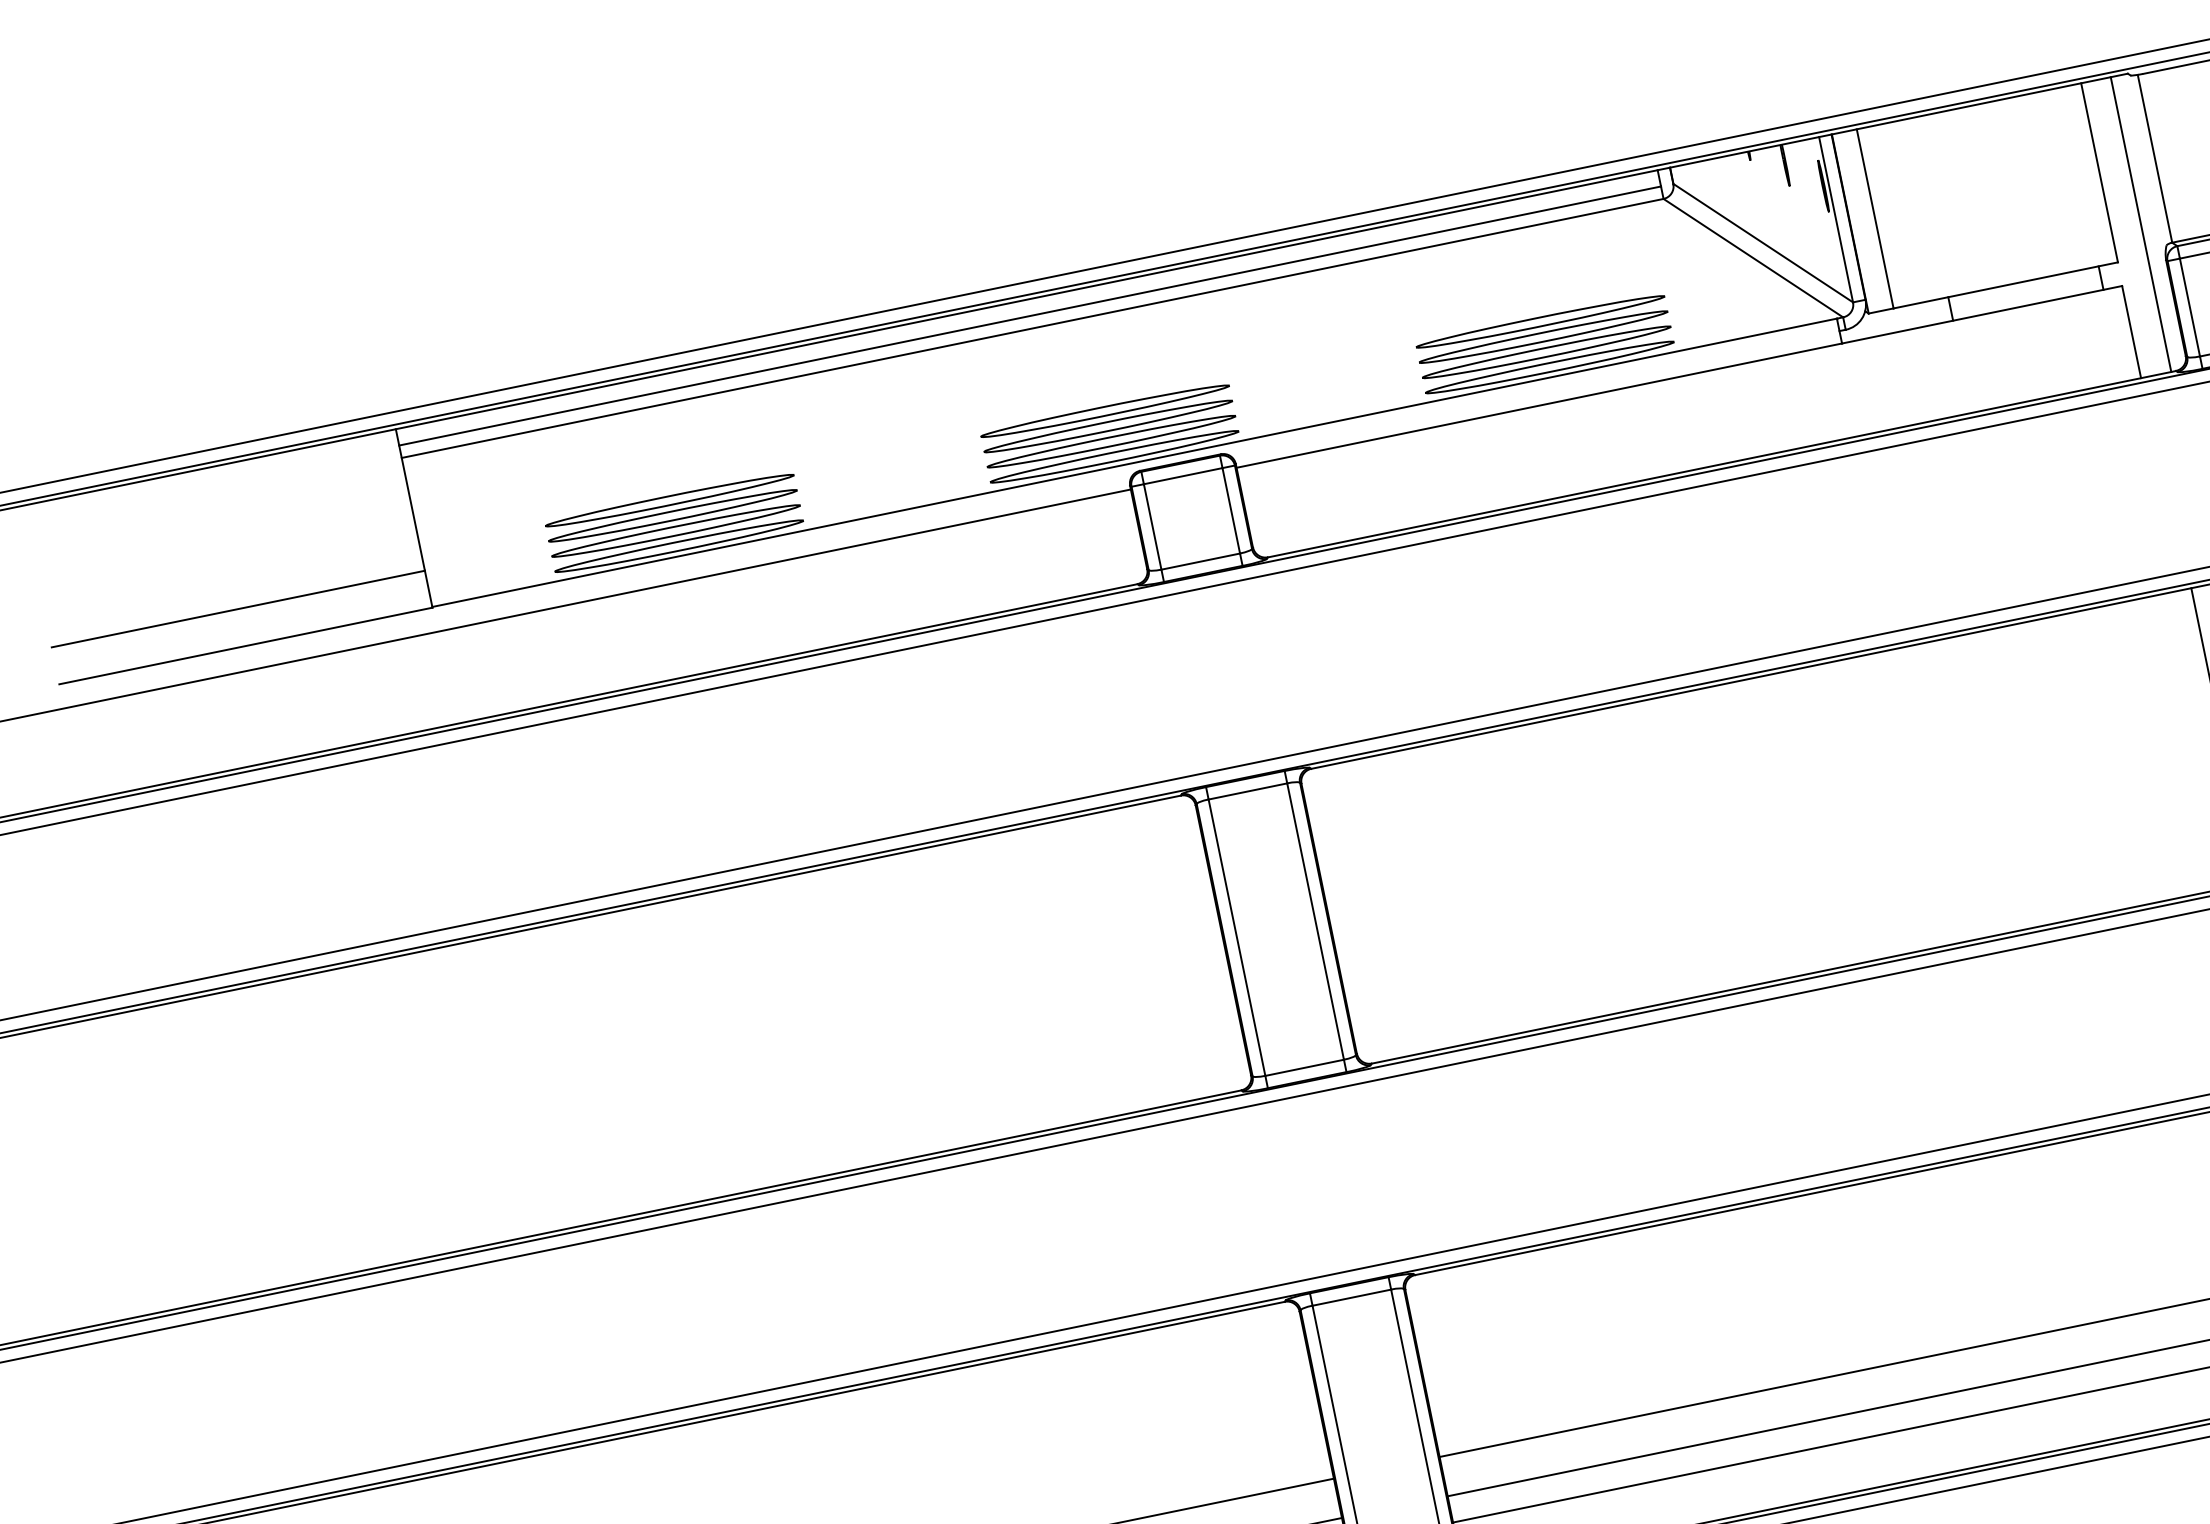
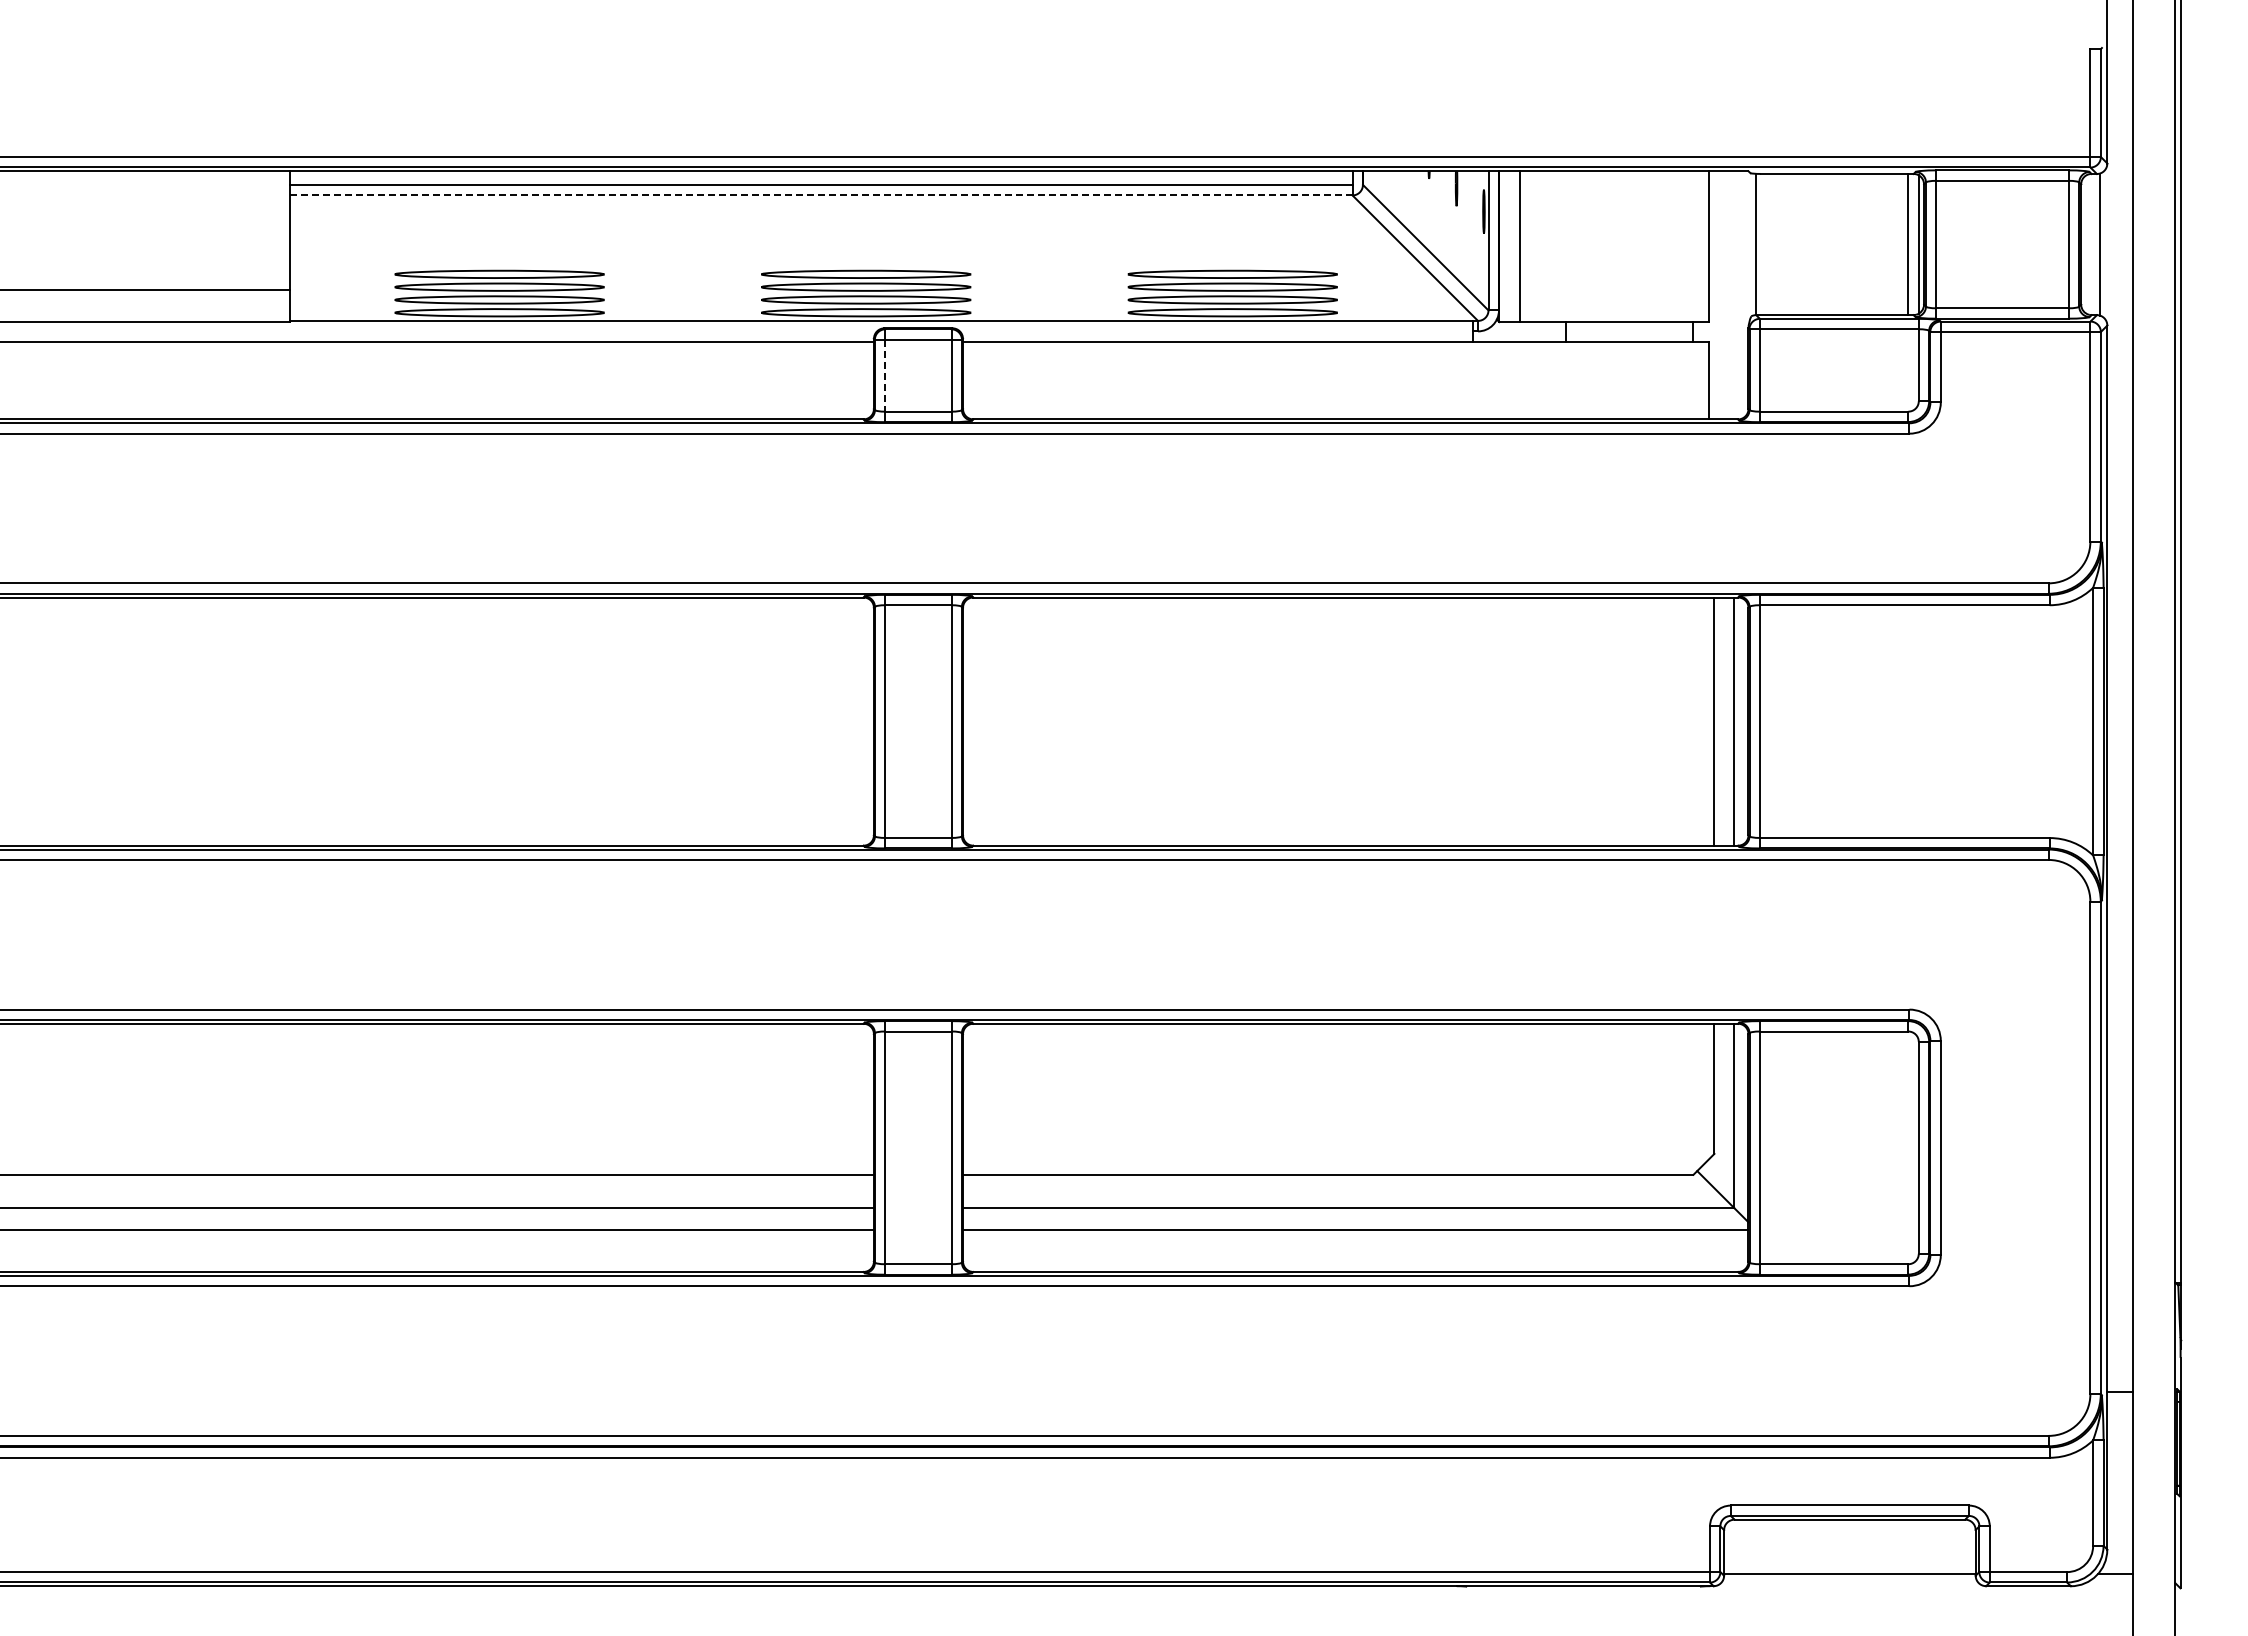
line: (2141, 224) -> (1734, 295), removed
line: (1032, 328) -> (821, 195), solid -> dashed
line: (1152, 526) -> (885, 375), solid -> dashed

